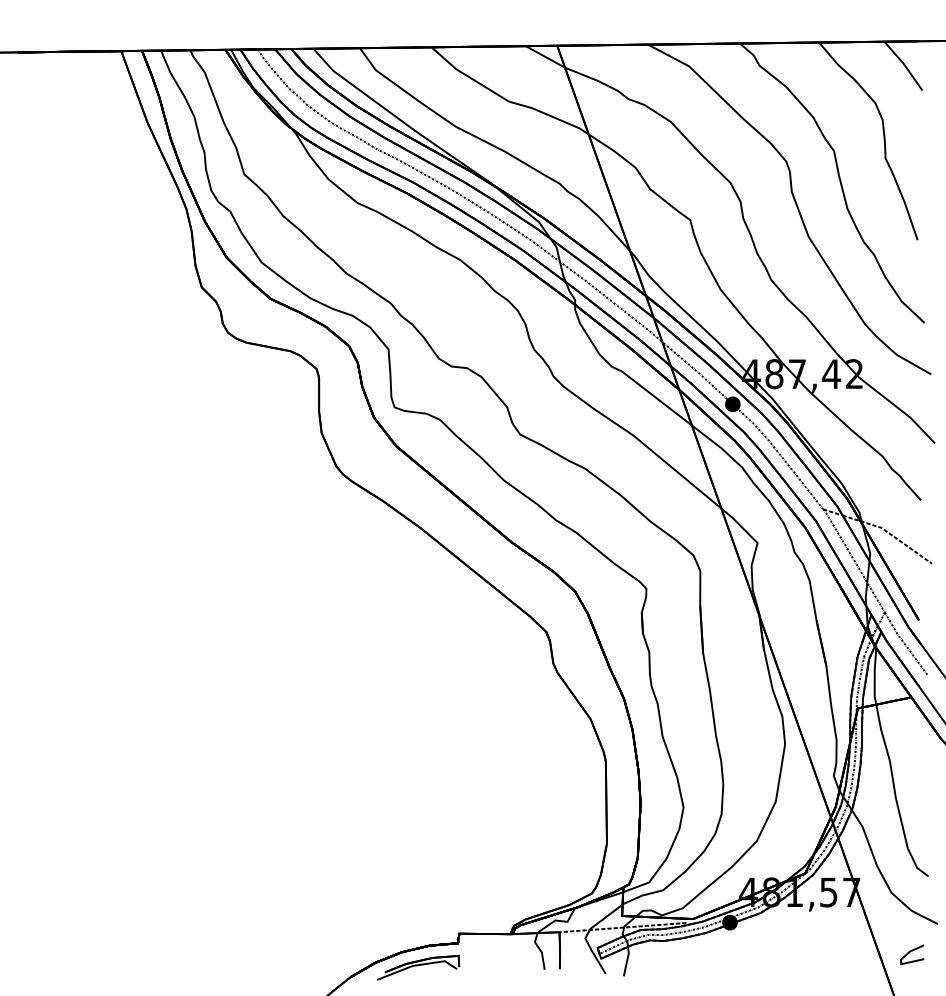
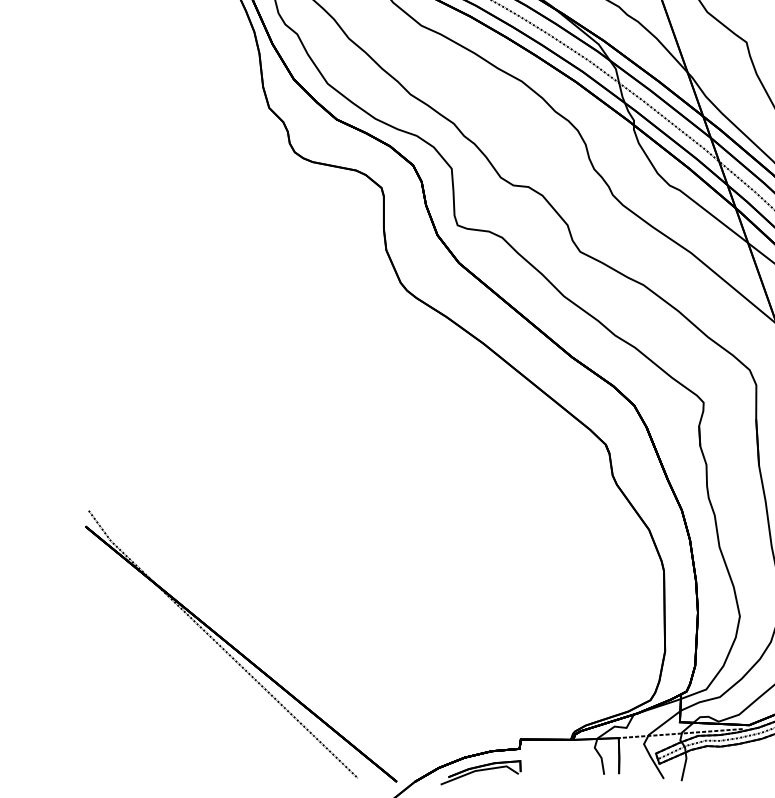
part: (172, 838) -> (240, 646), added

